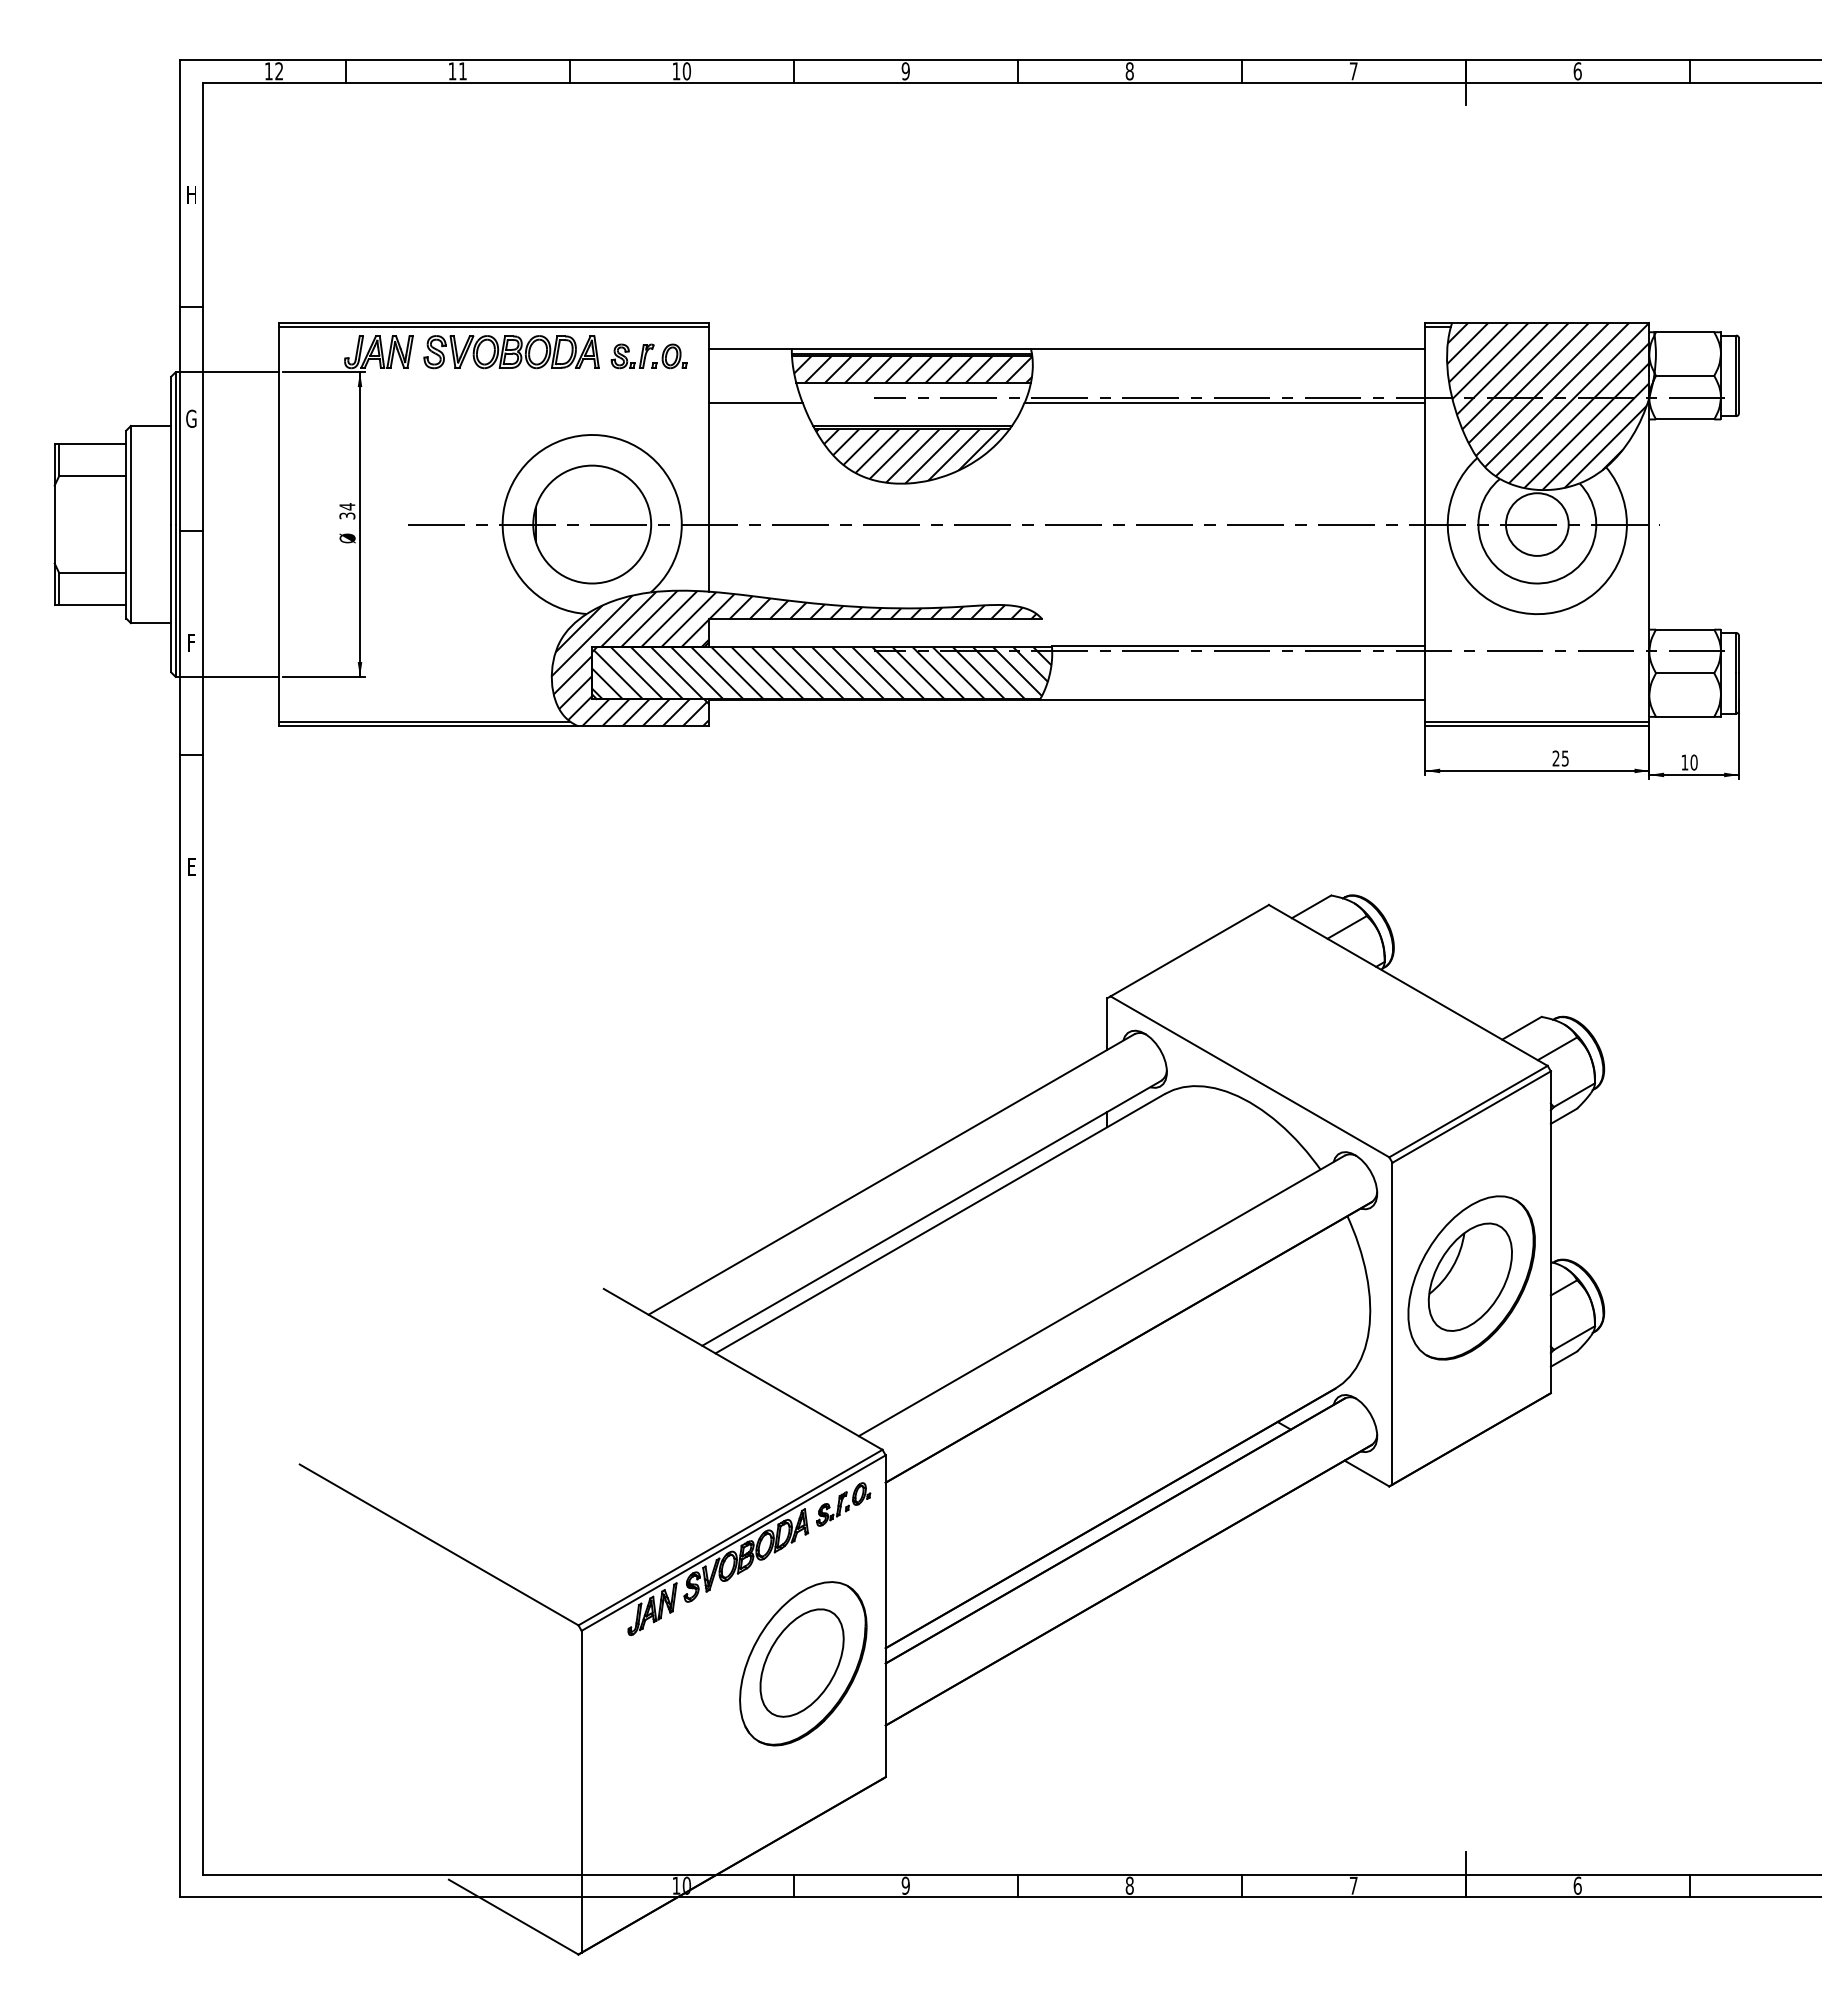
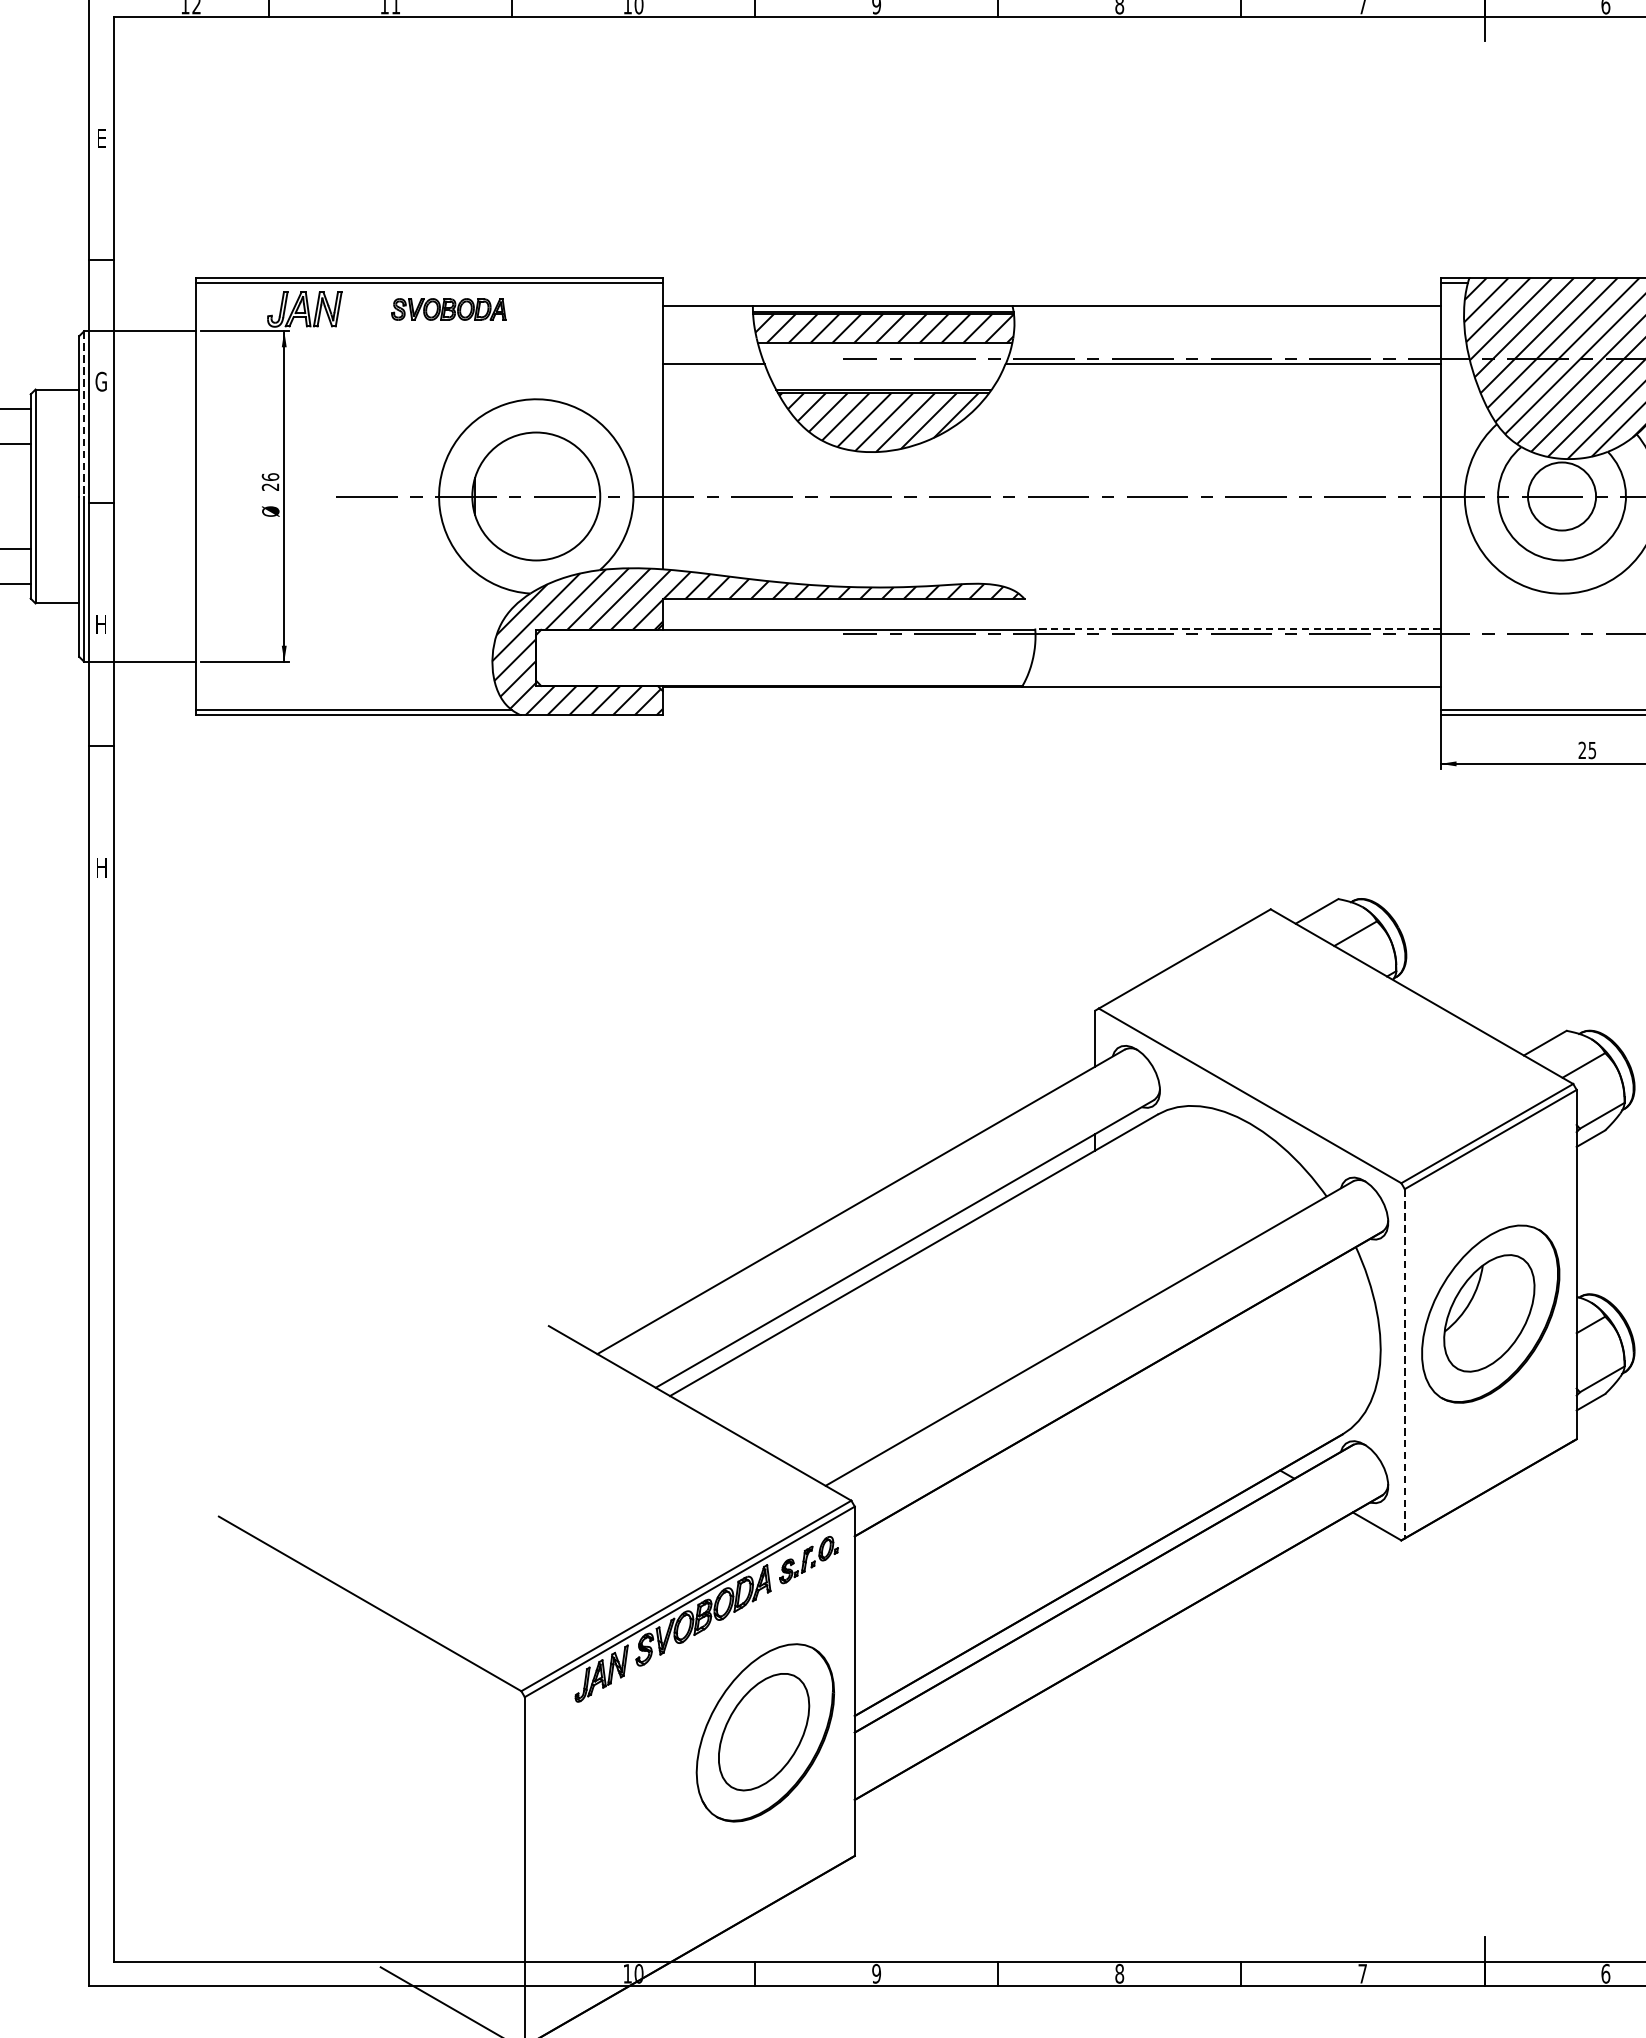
text: (191, 194) -> (101, 138), H -> E
part: (511, 352) -> (448, 309), size x0.6
part: (648, 356) -> (597, 314), removed
line: (175, 448) -> (84, 413), solid -> dashed
text: (347, 511) -> (270, 482), 34 -> 26
text: (191, 642) -> (101, 624), F -> H
line: (1238, 646) -> (1237, 628), solid -> dashed
hatch: (821, 673) -> (785, 658), removed
text: (191, 866) -> (101, 867), E -> H
line: (1392, 1323) -> (1404, 1363), solid -> dashed

